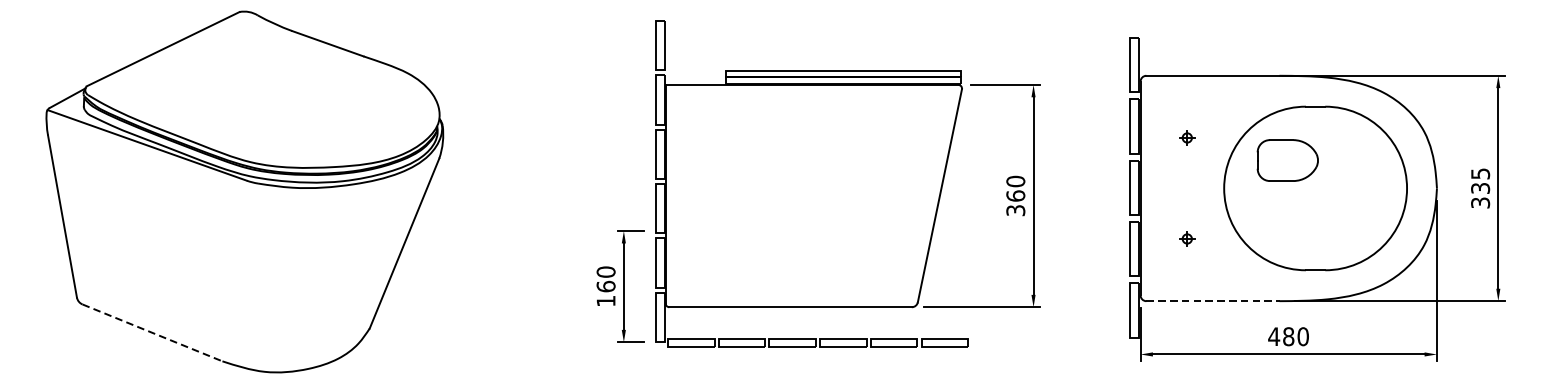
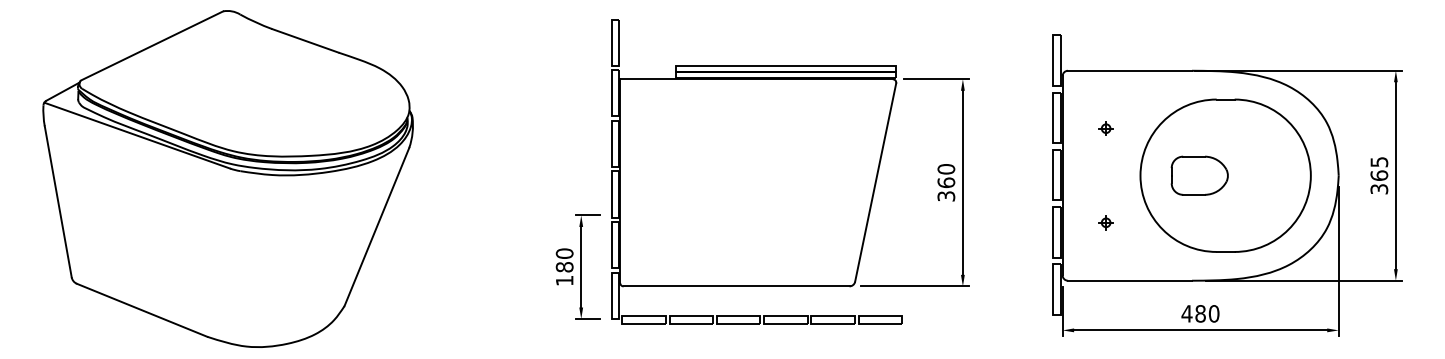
part: (1287, 160) -> (1199, 175), moved
text: (1480, 188) -> (1379, 175), 335 -> 365
text: (605, 285) -> (564, 266), 160 -> 180
line: (1213, 300) -> (1130, 280), dashed -> solid
line: (152, 333) -> (142, 310), dashed -> solid

